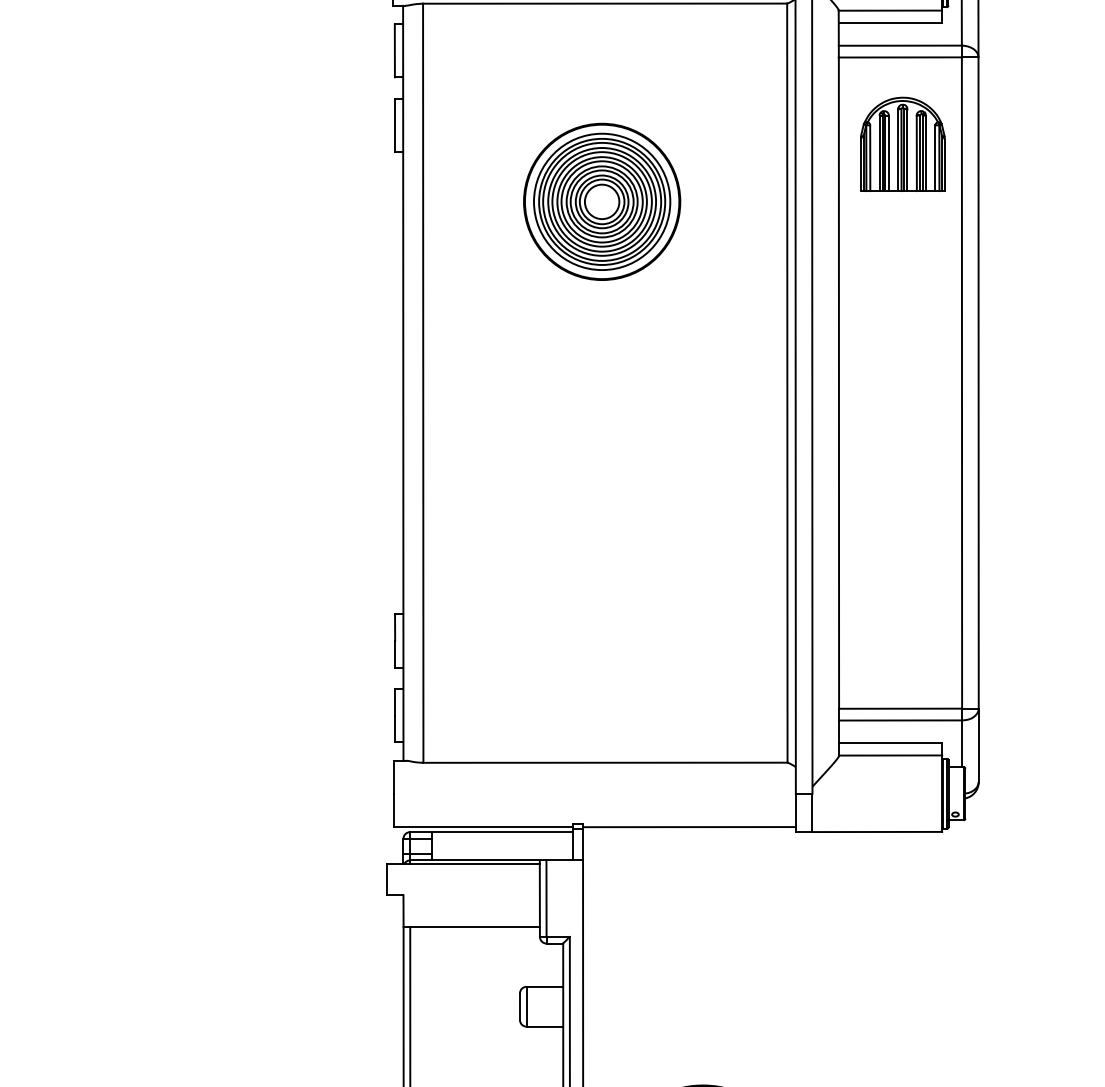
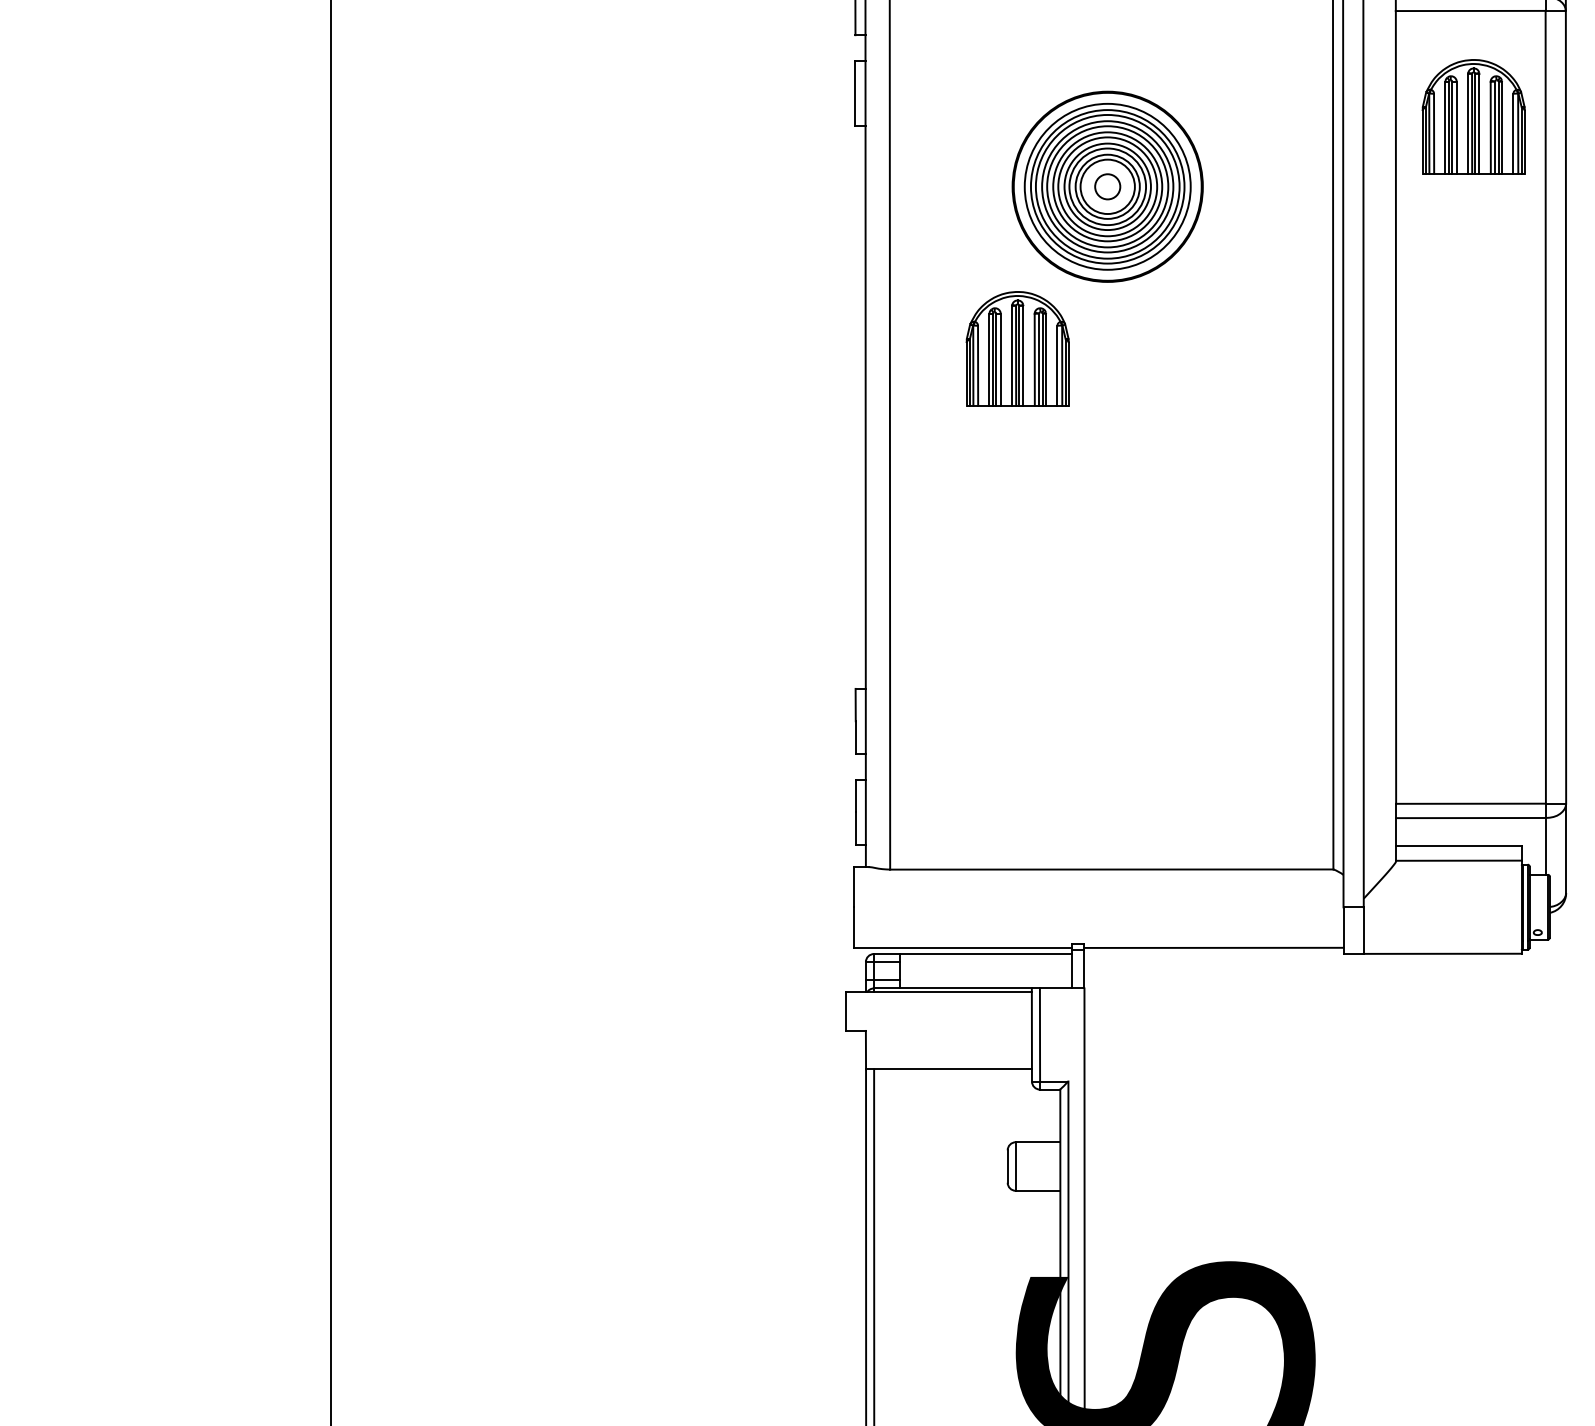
circle: (601, 201) -> (1107, 186), size x0.6
part: (528, 334) -> (1017, 348), added

